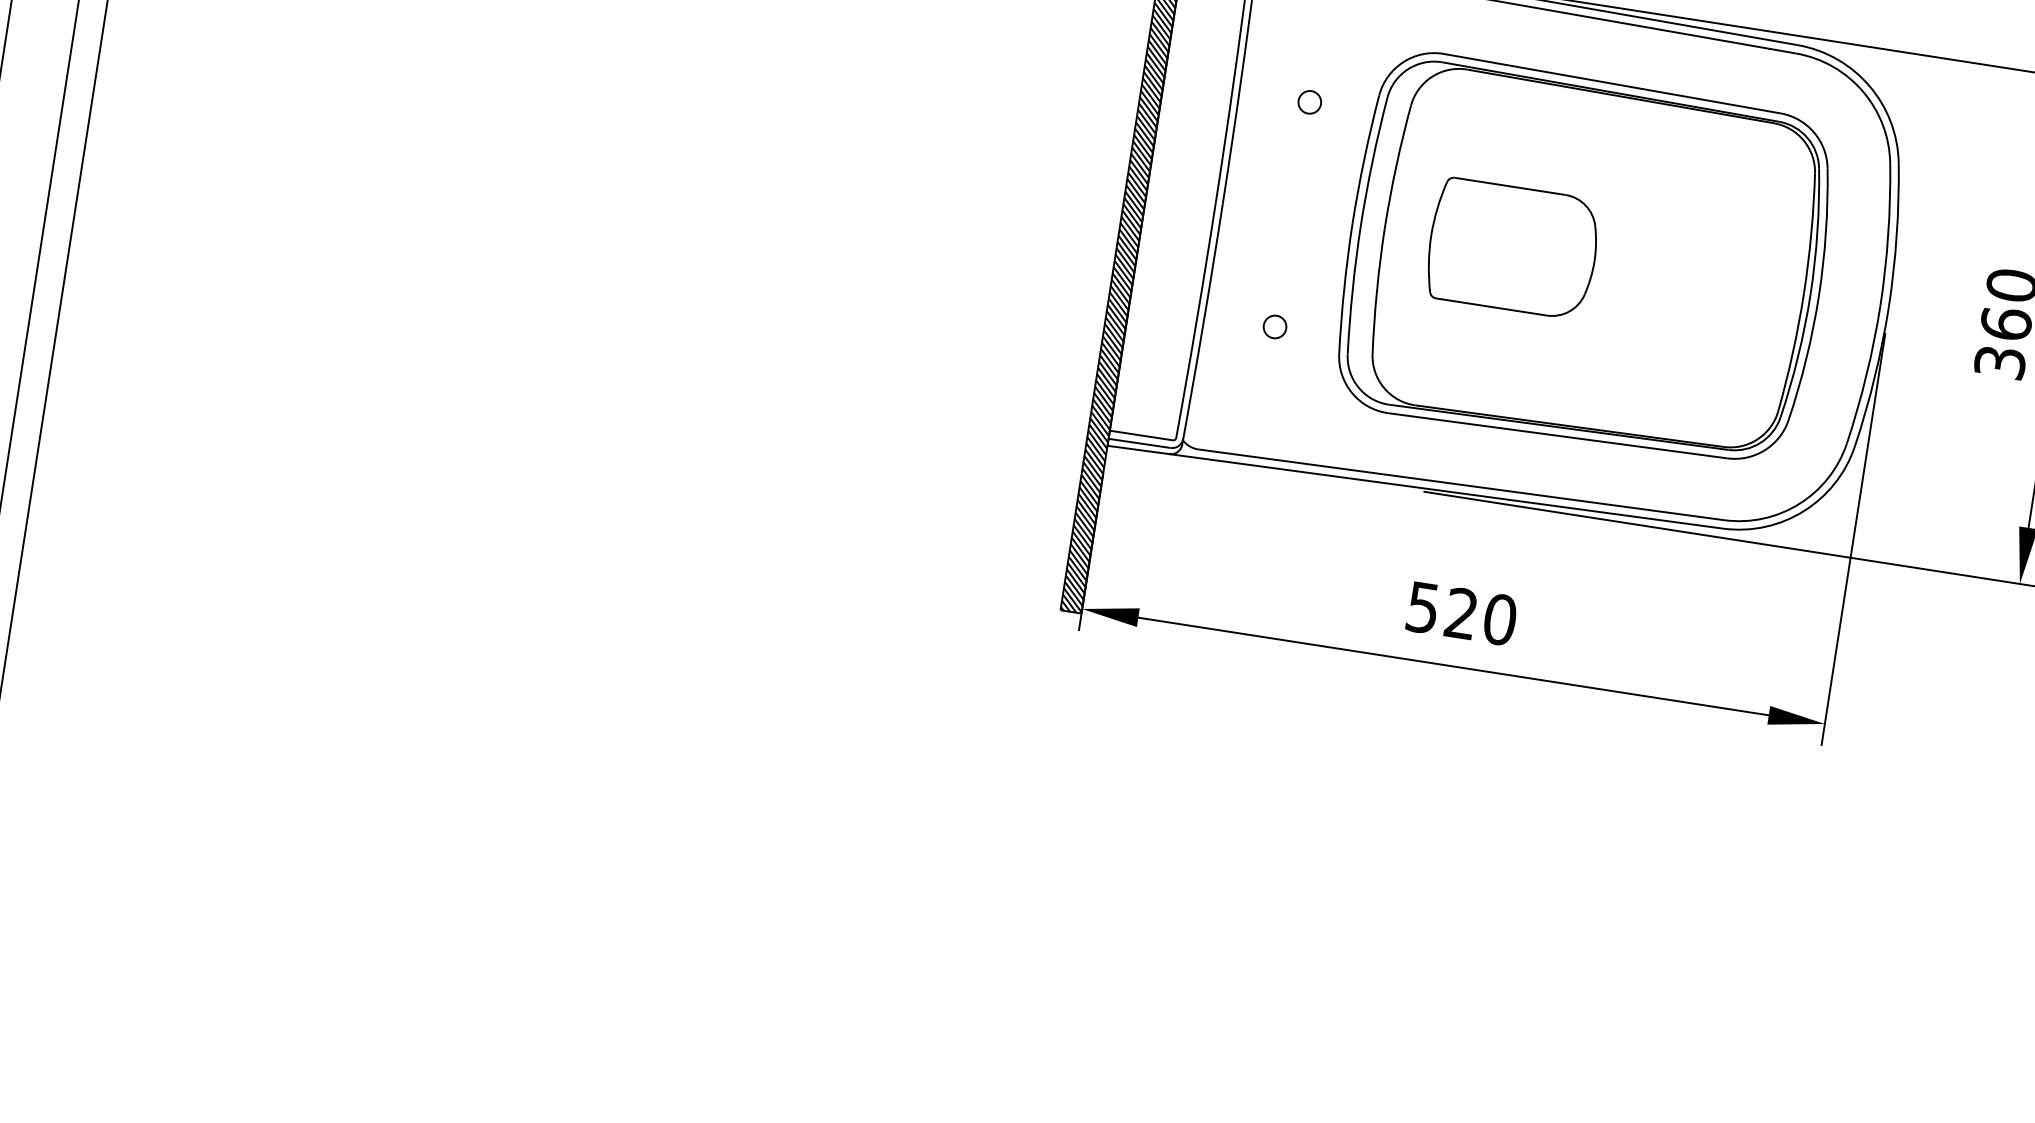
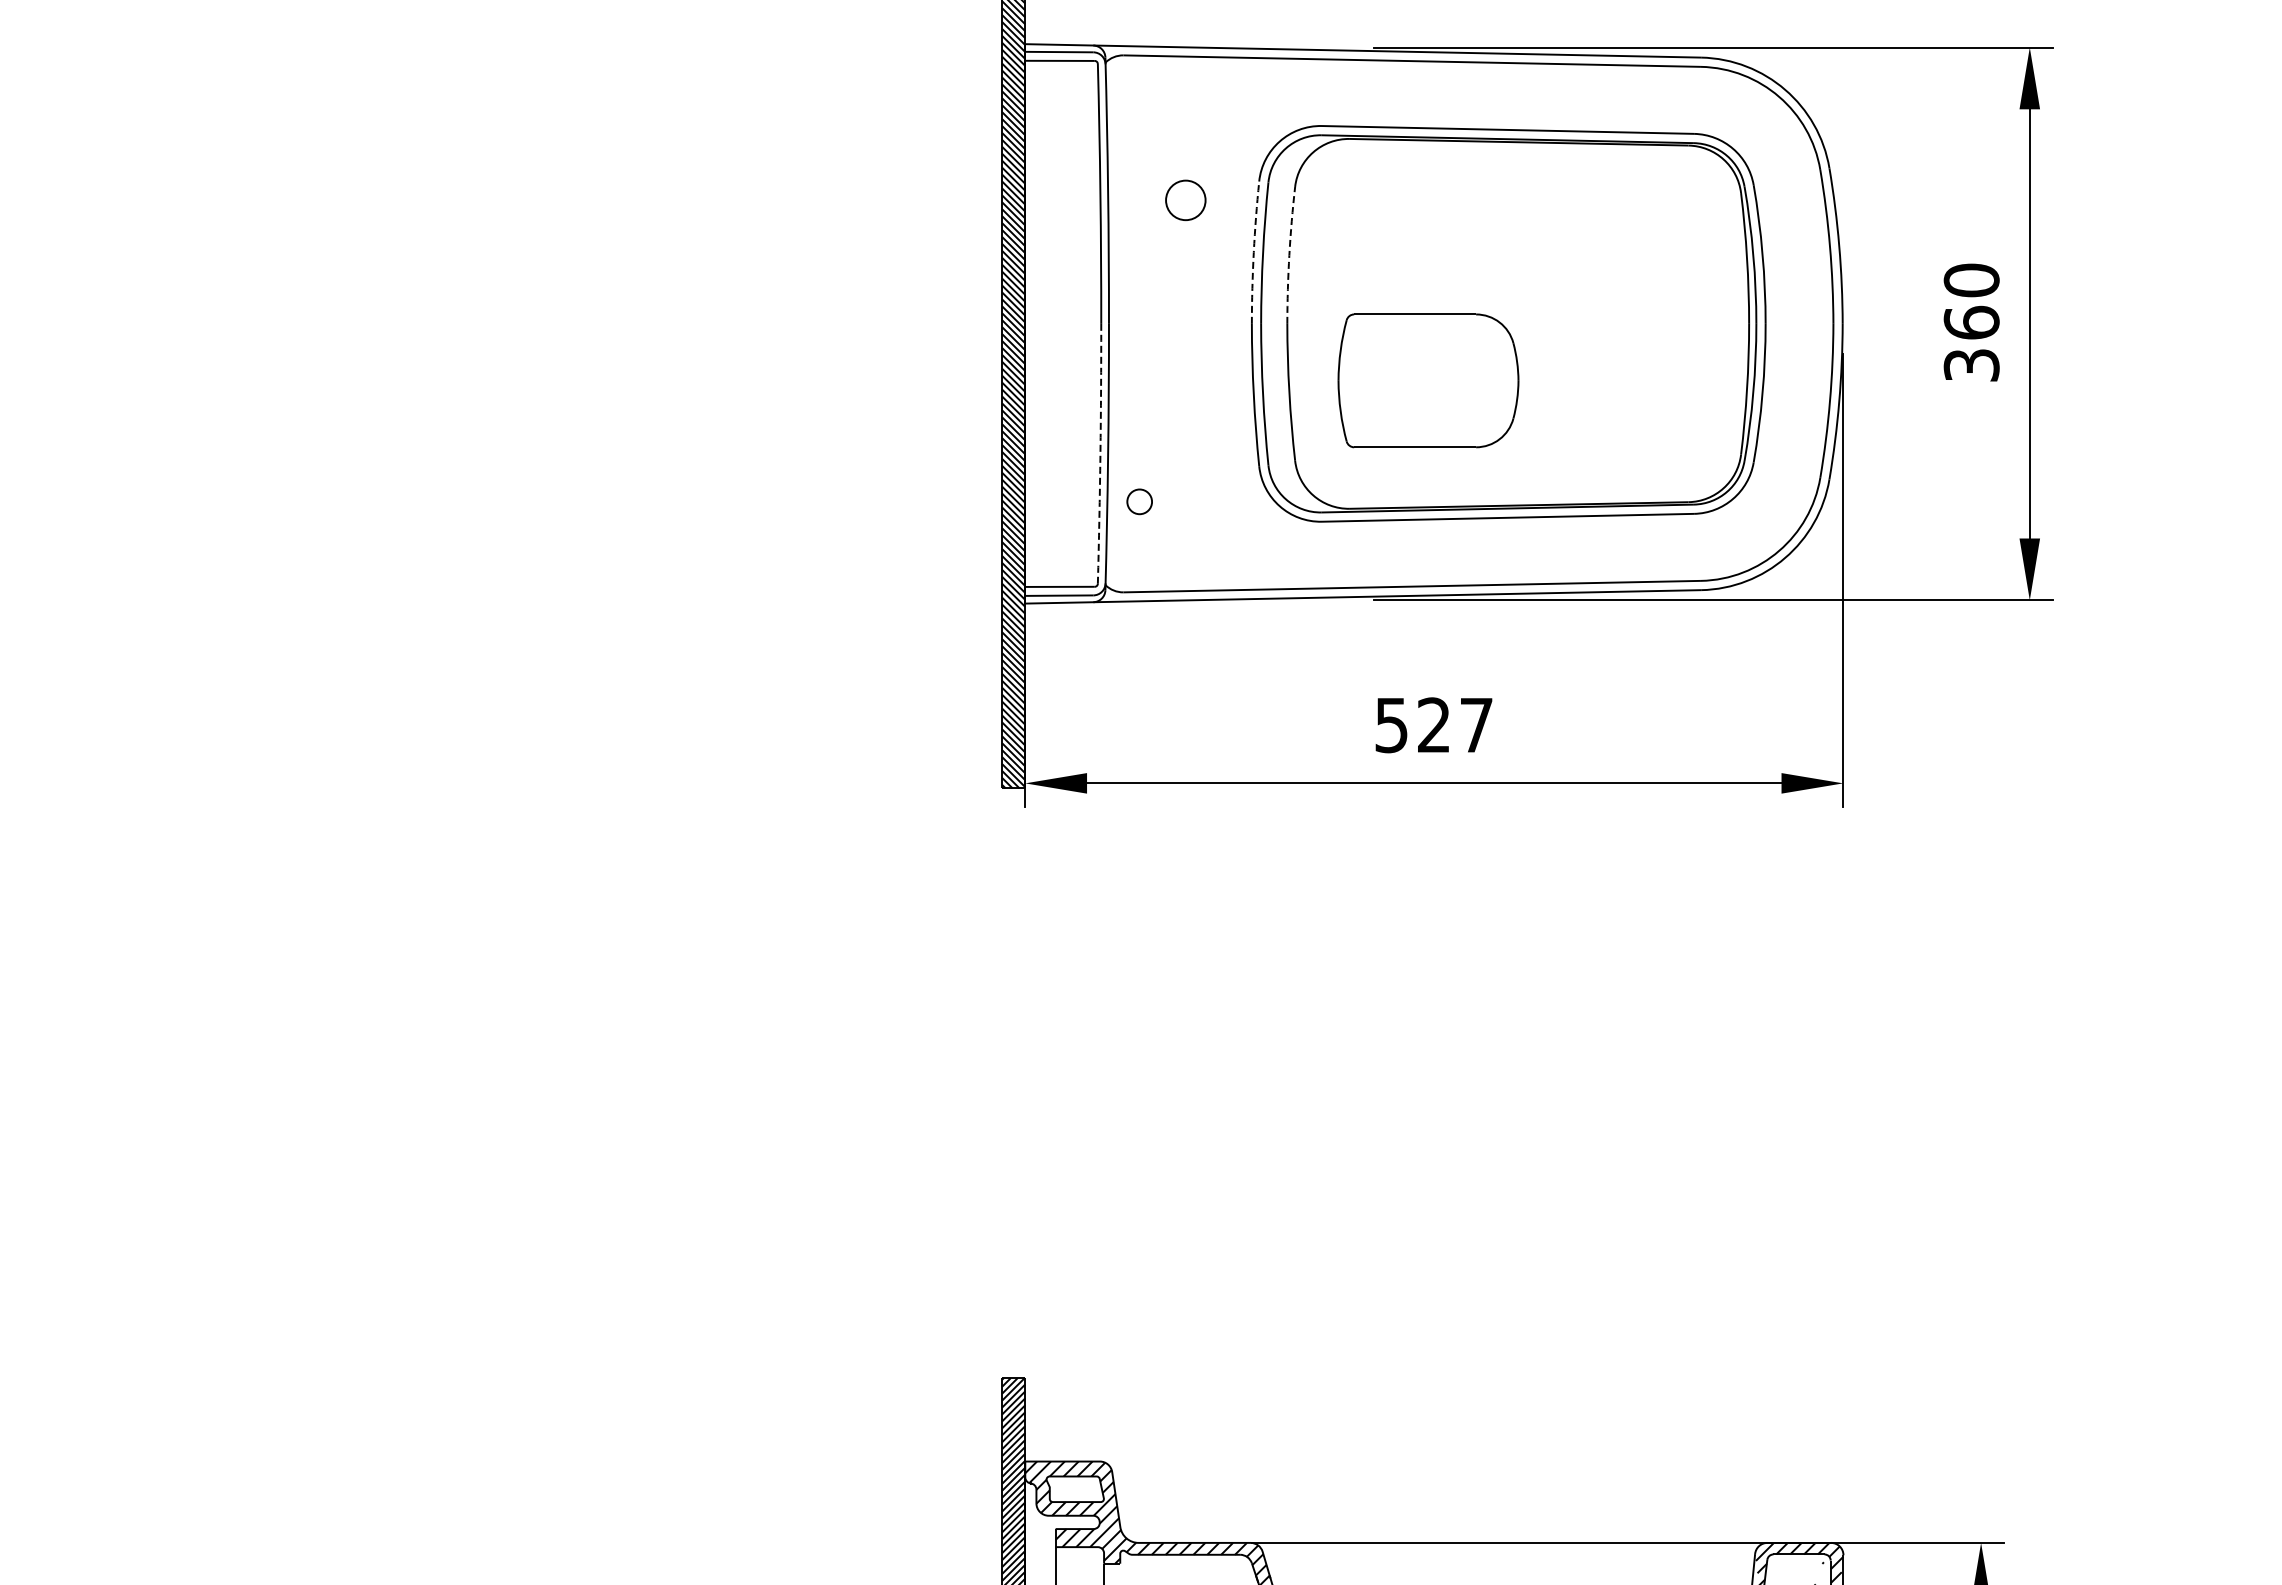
circle: (1309, 102) -> (1185, 200), size x1.6
line: (1364, 159) -> (1253, 252), solid -> dashed
line: (1396, 166) -> (1289, 255), solid -> dashed
part: (1512, 248) -> (1428, 380), moved
line: (1196, 320) -> (1100, 453), solid -> dashed
circle: (1274, 326) -> (1139, 501), moved
text: (1500, 619) -> (1476, 725), 520 -> 527

